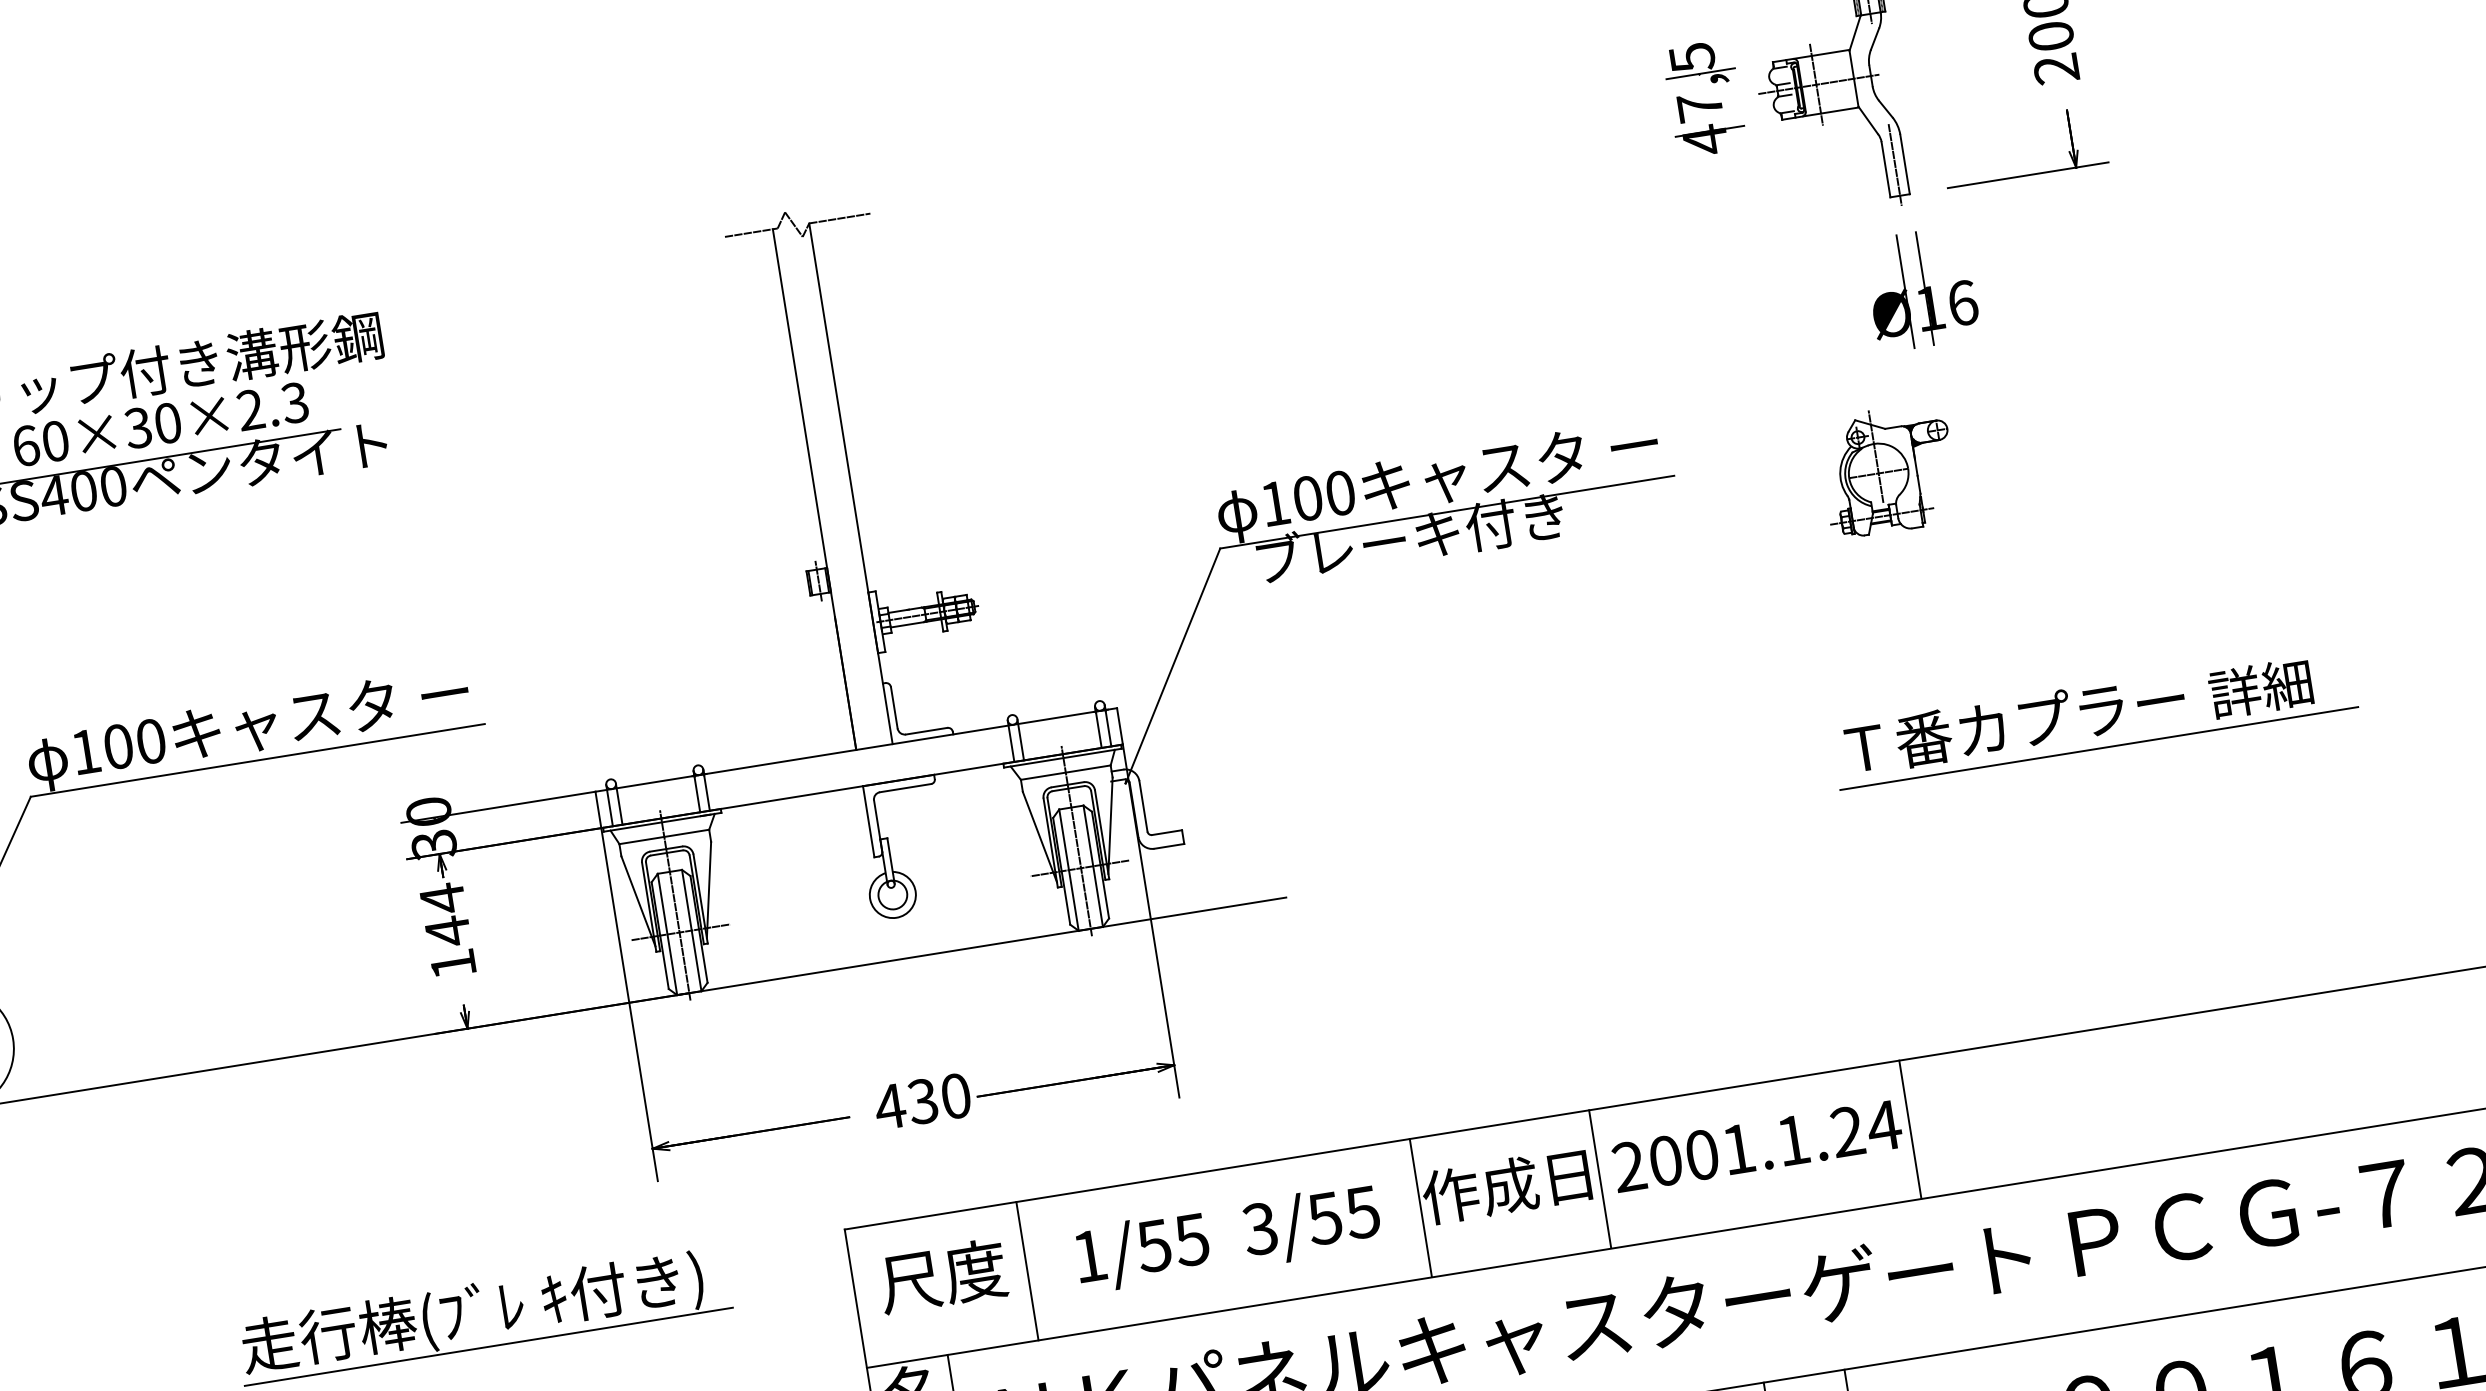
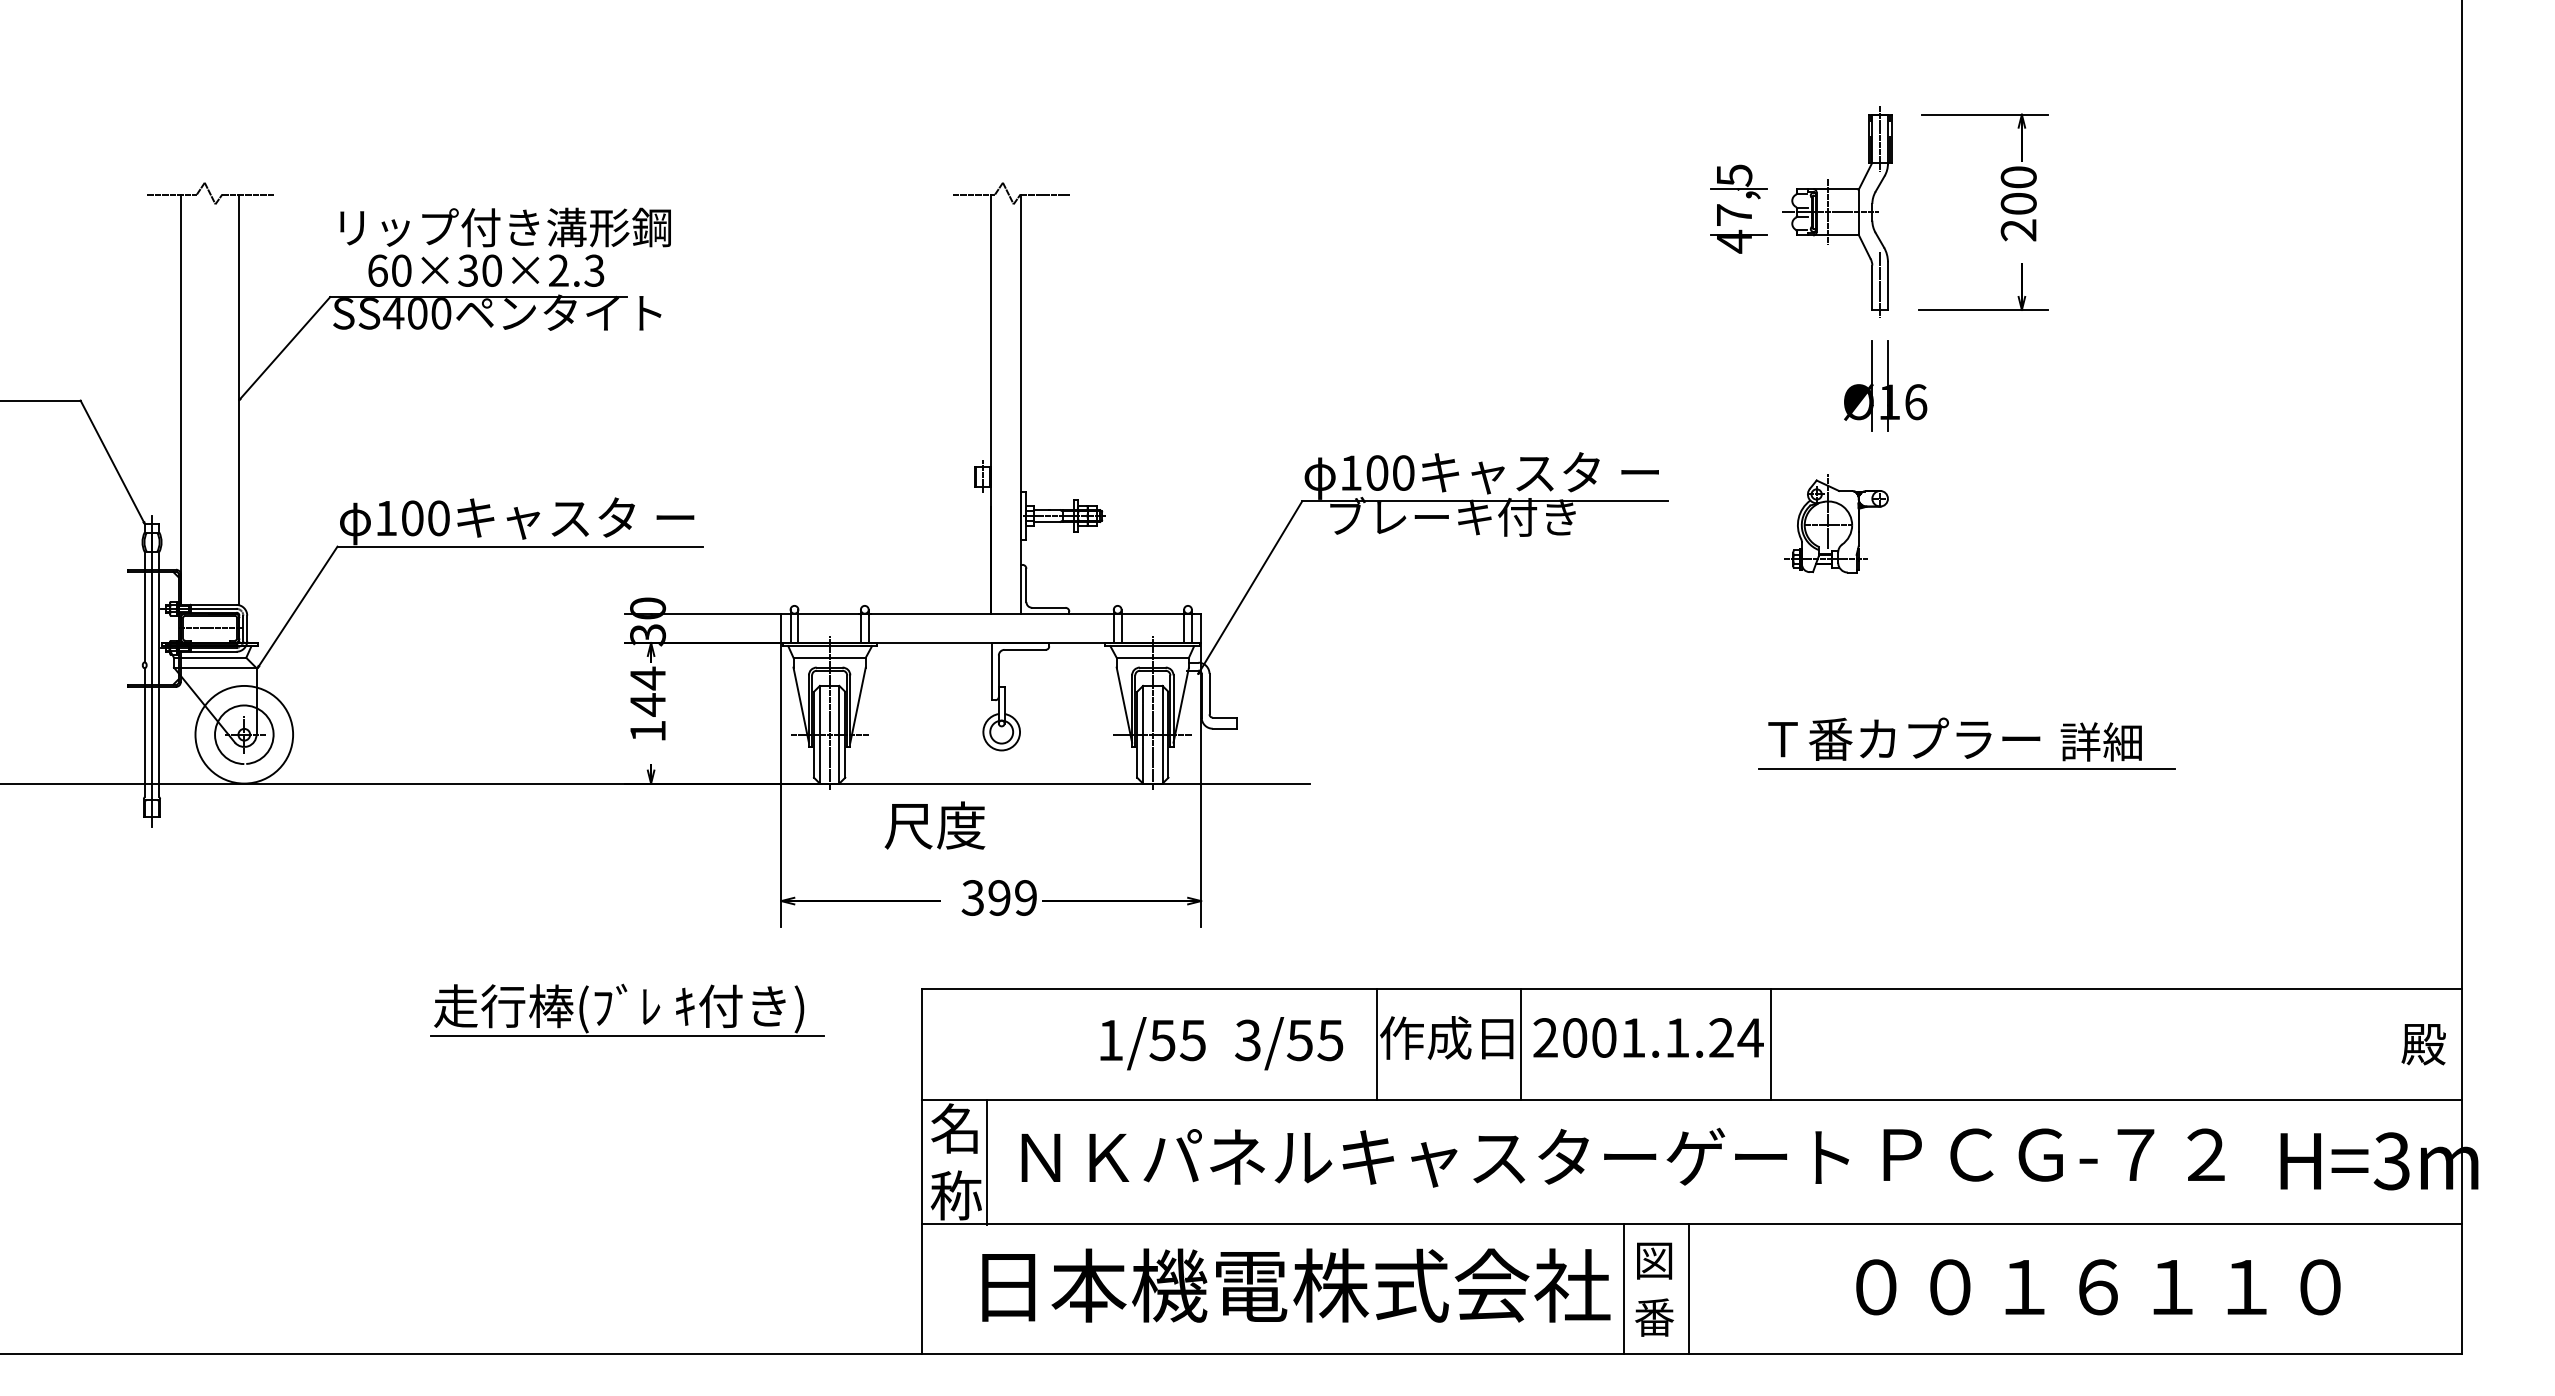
text: (921, 1101) -> (998, 897), 430 -> 399
line: (1028, 1271) -> (1060, 1044), removed
text: (942, 1276) -> (934, 825), moved

